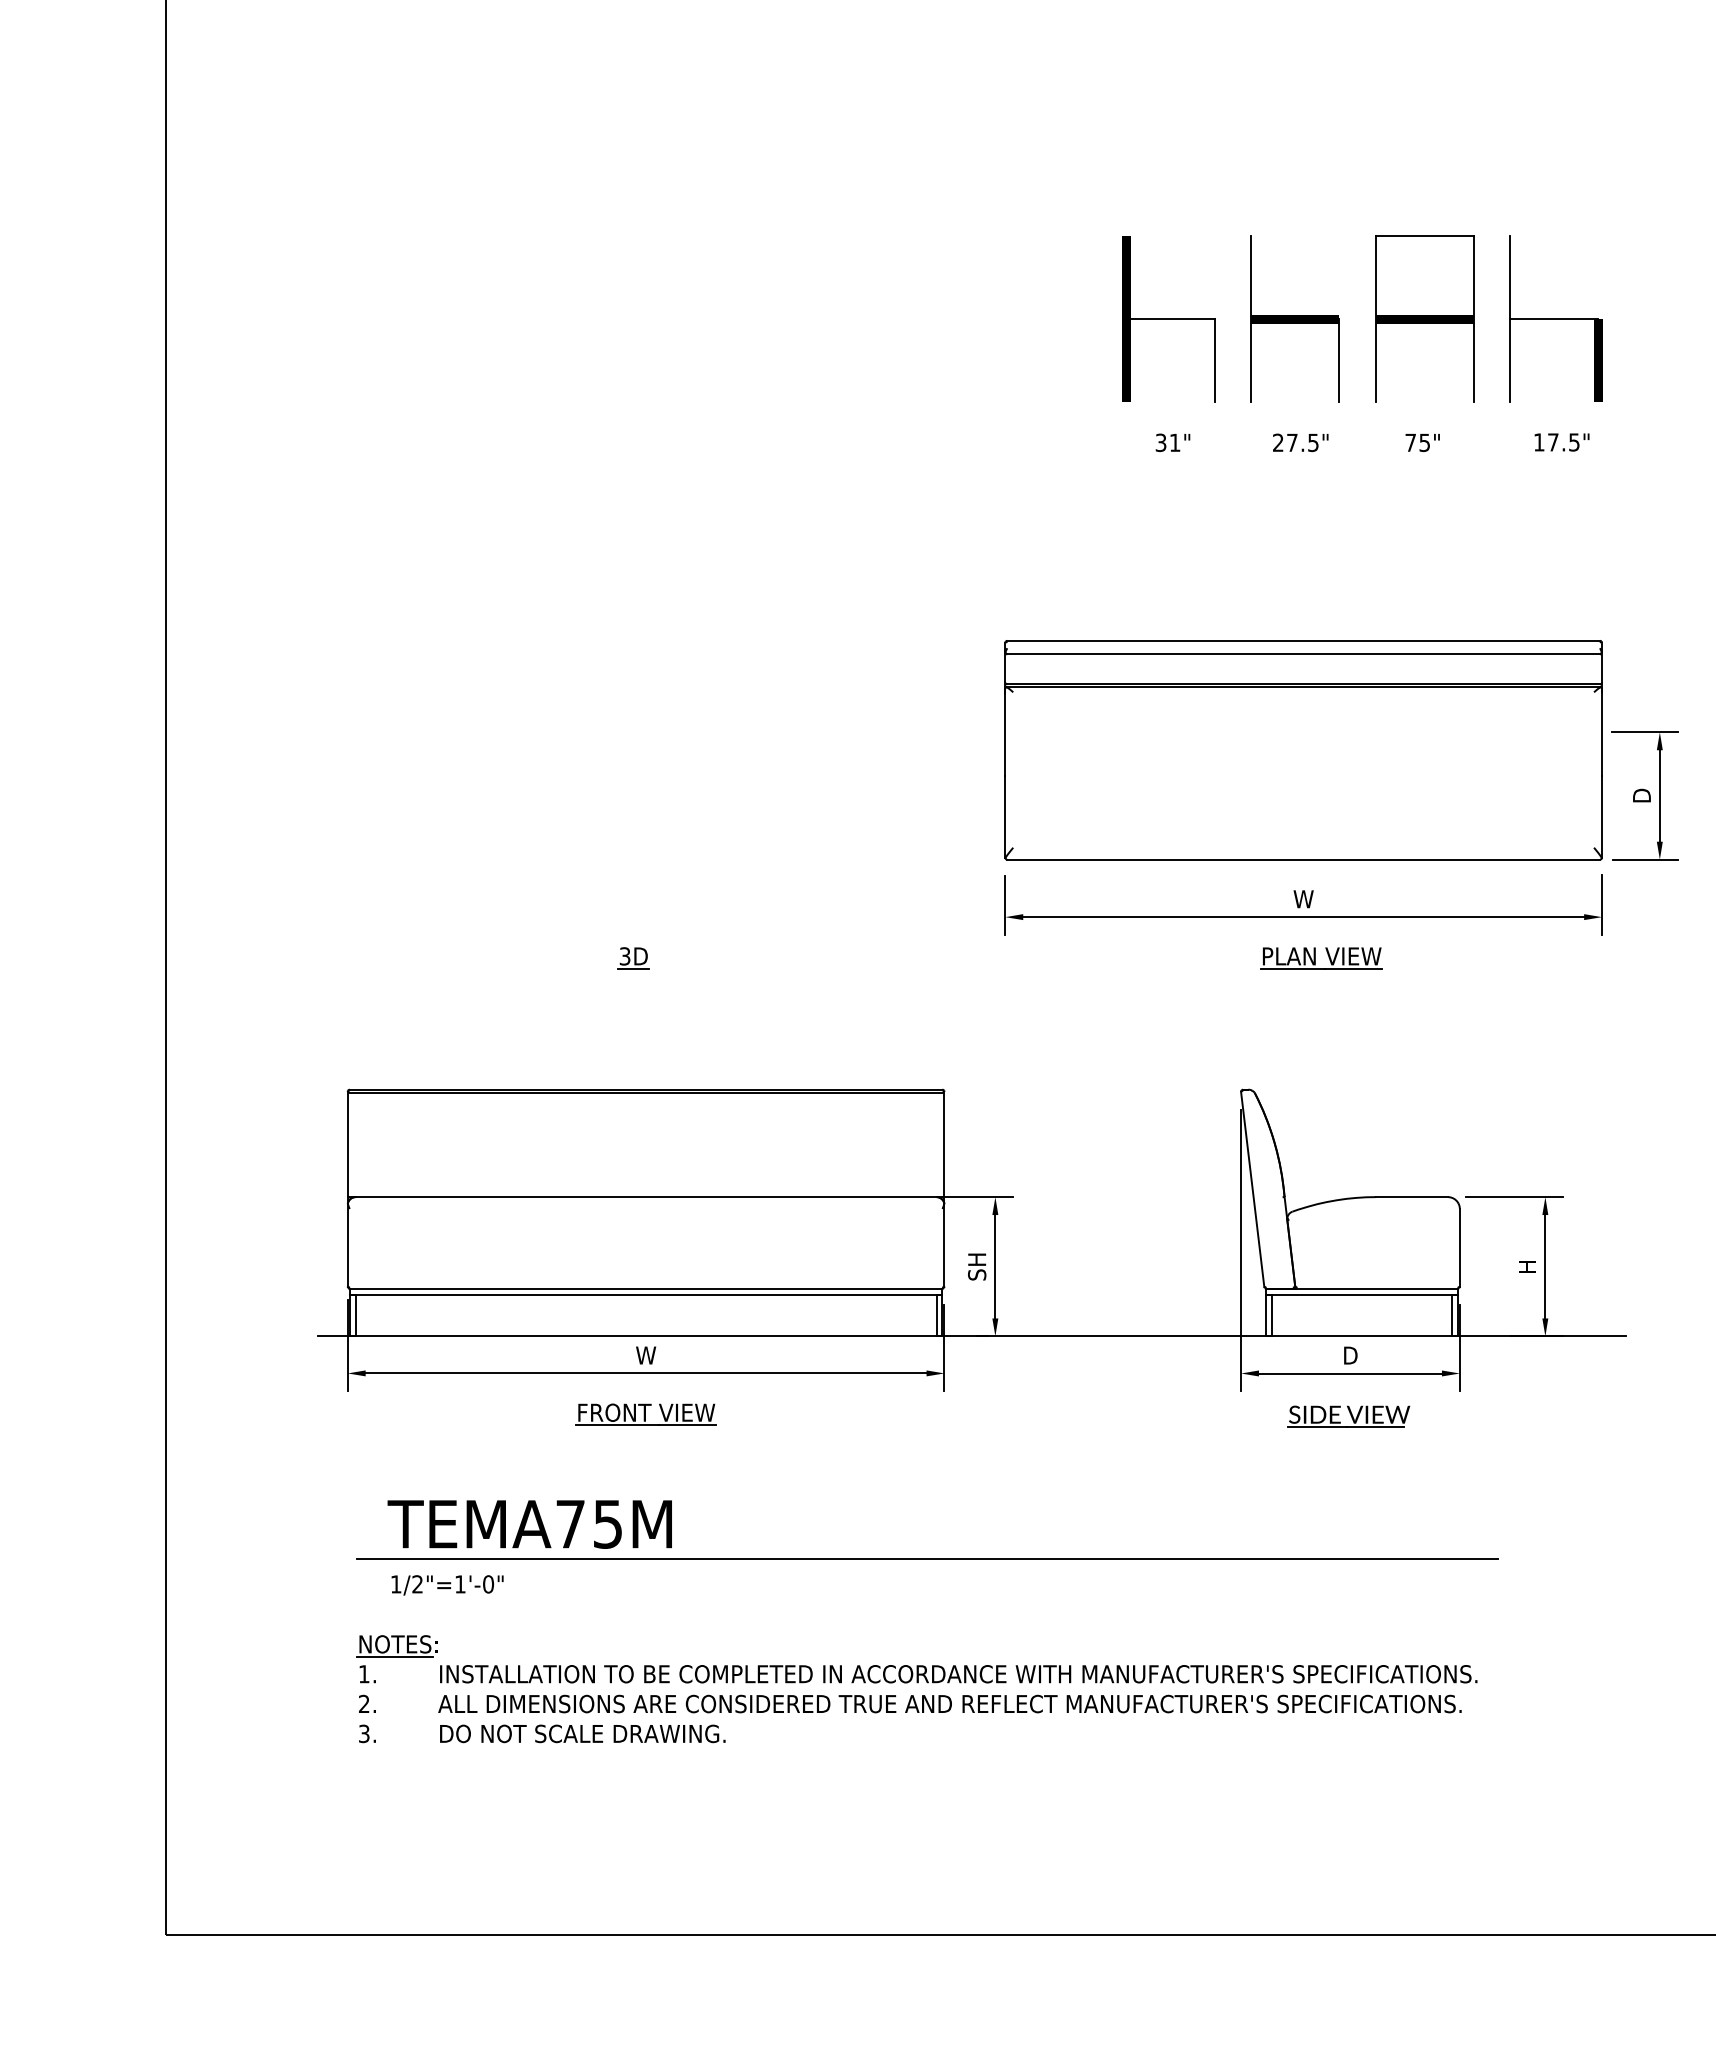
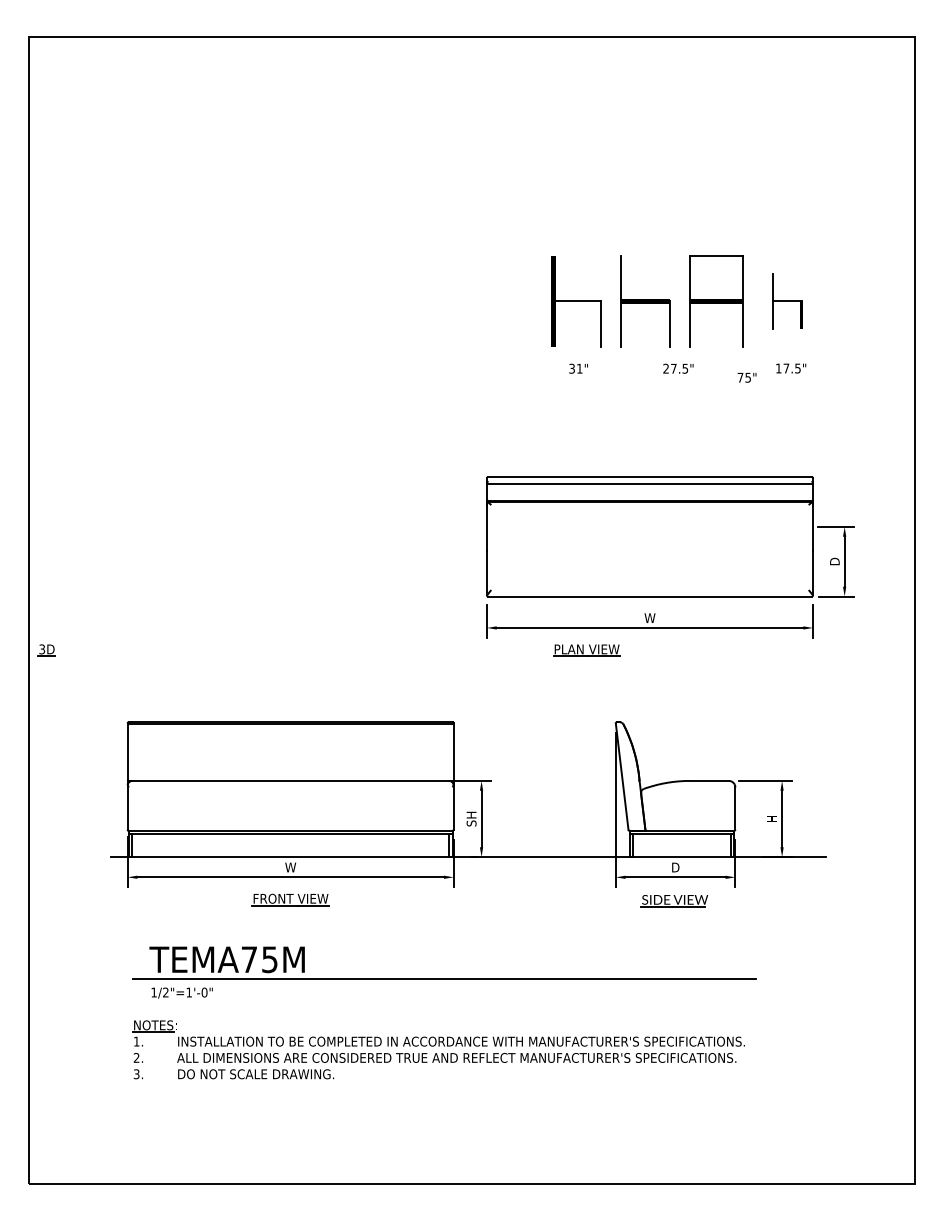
part: (1555, 319) -> (787, 301), size x0.6
text: (1300, 442) -> (678, 368), moved
text: (1421, 442) -> (746, 377), moved
part: (632, 958) -> (46, 650), moved
part: (1321, 958) -> (586, 650), moved

